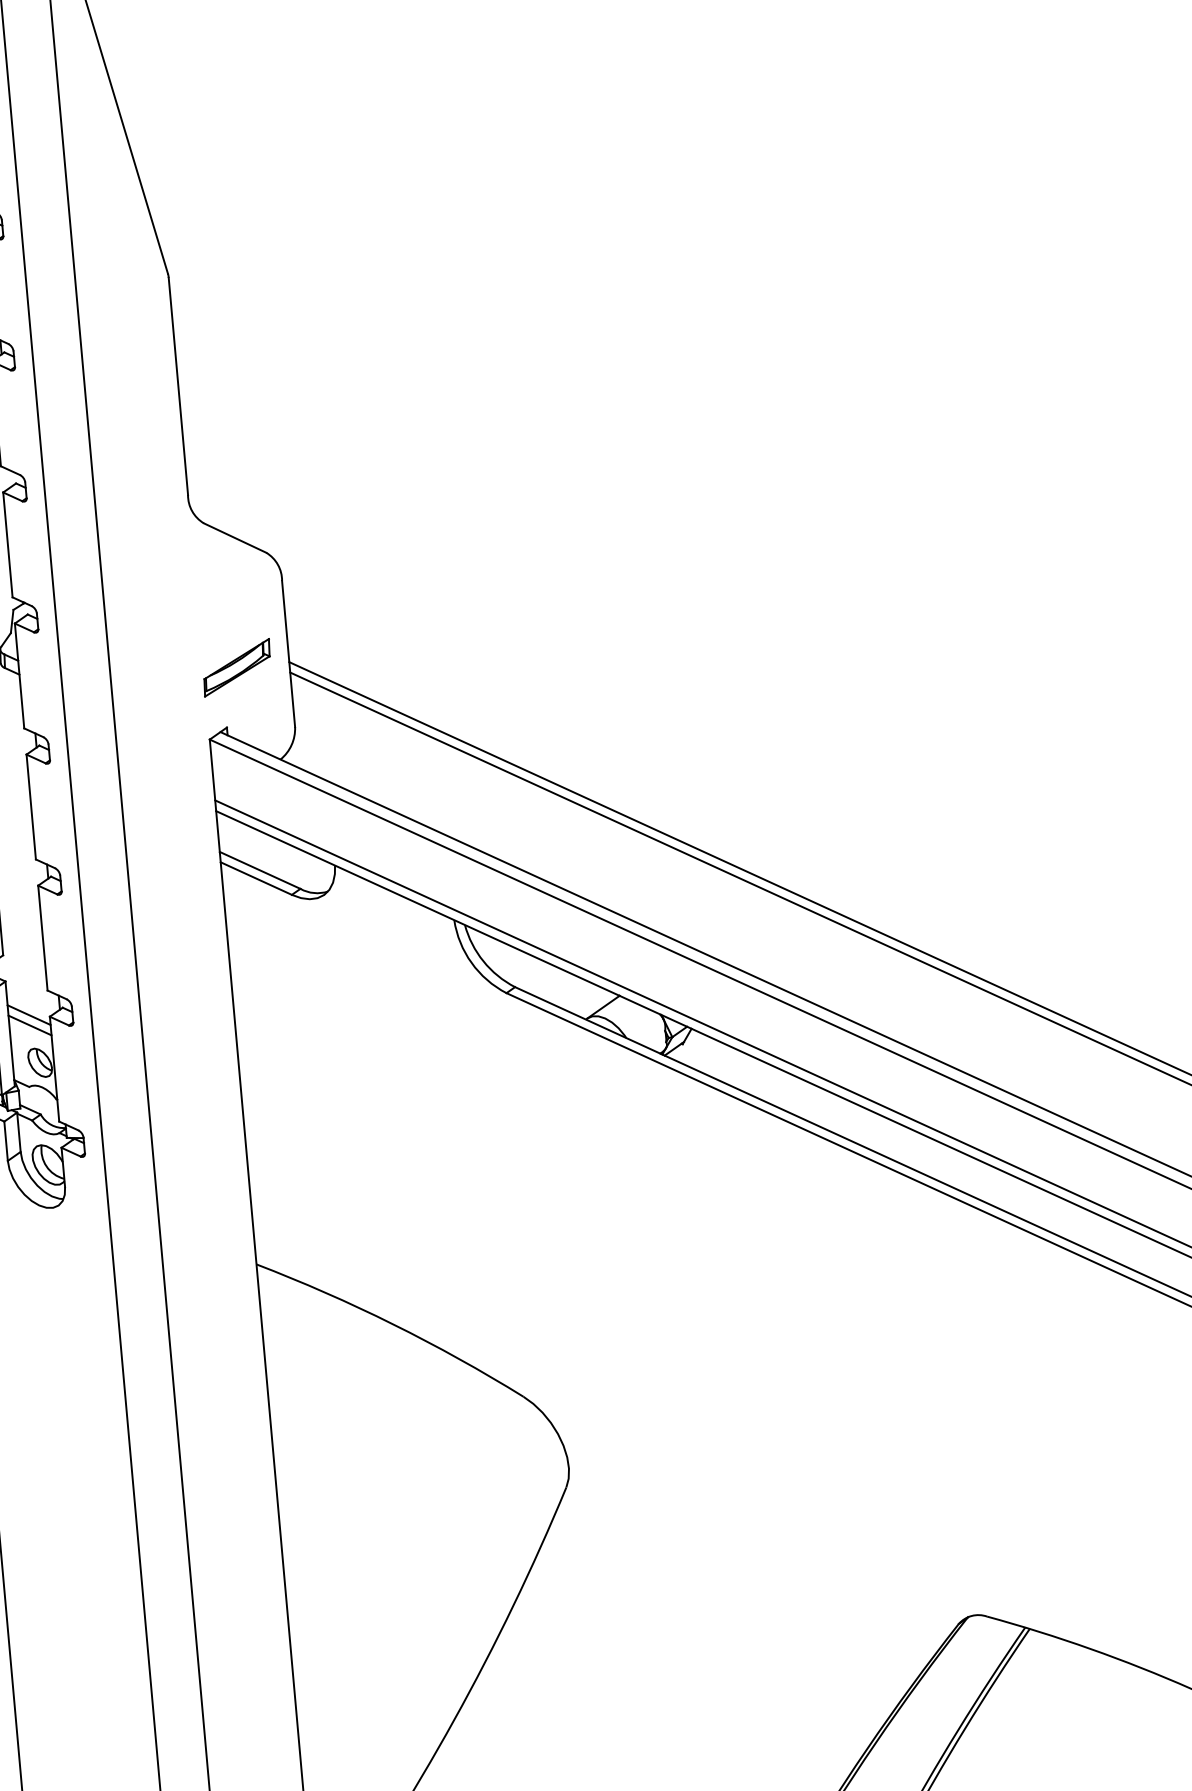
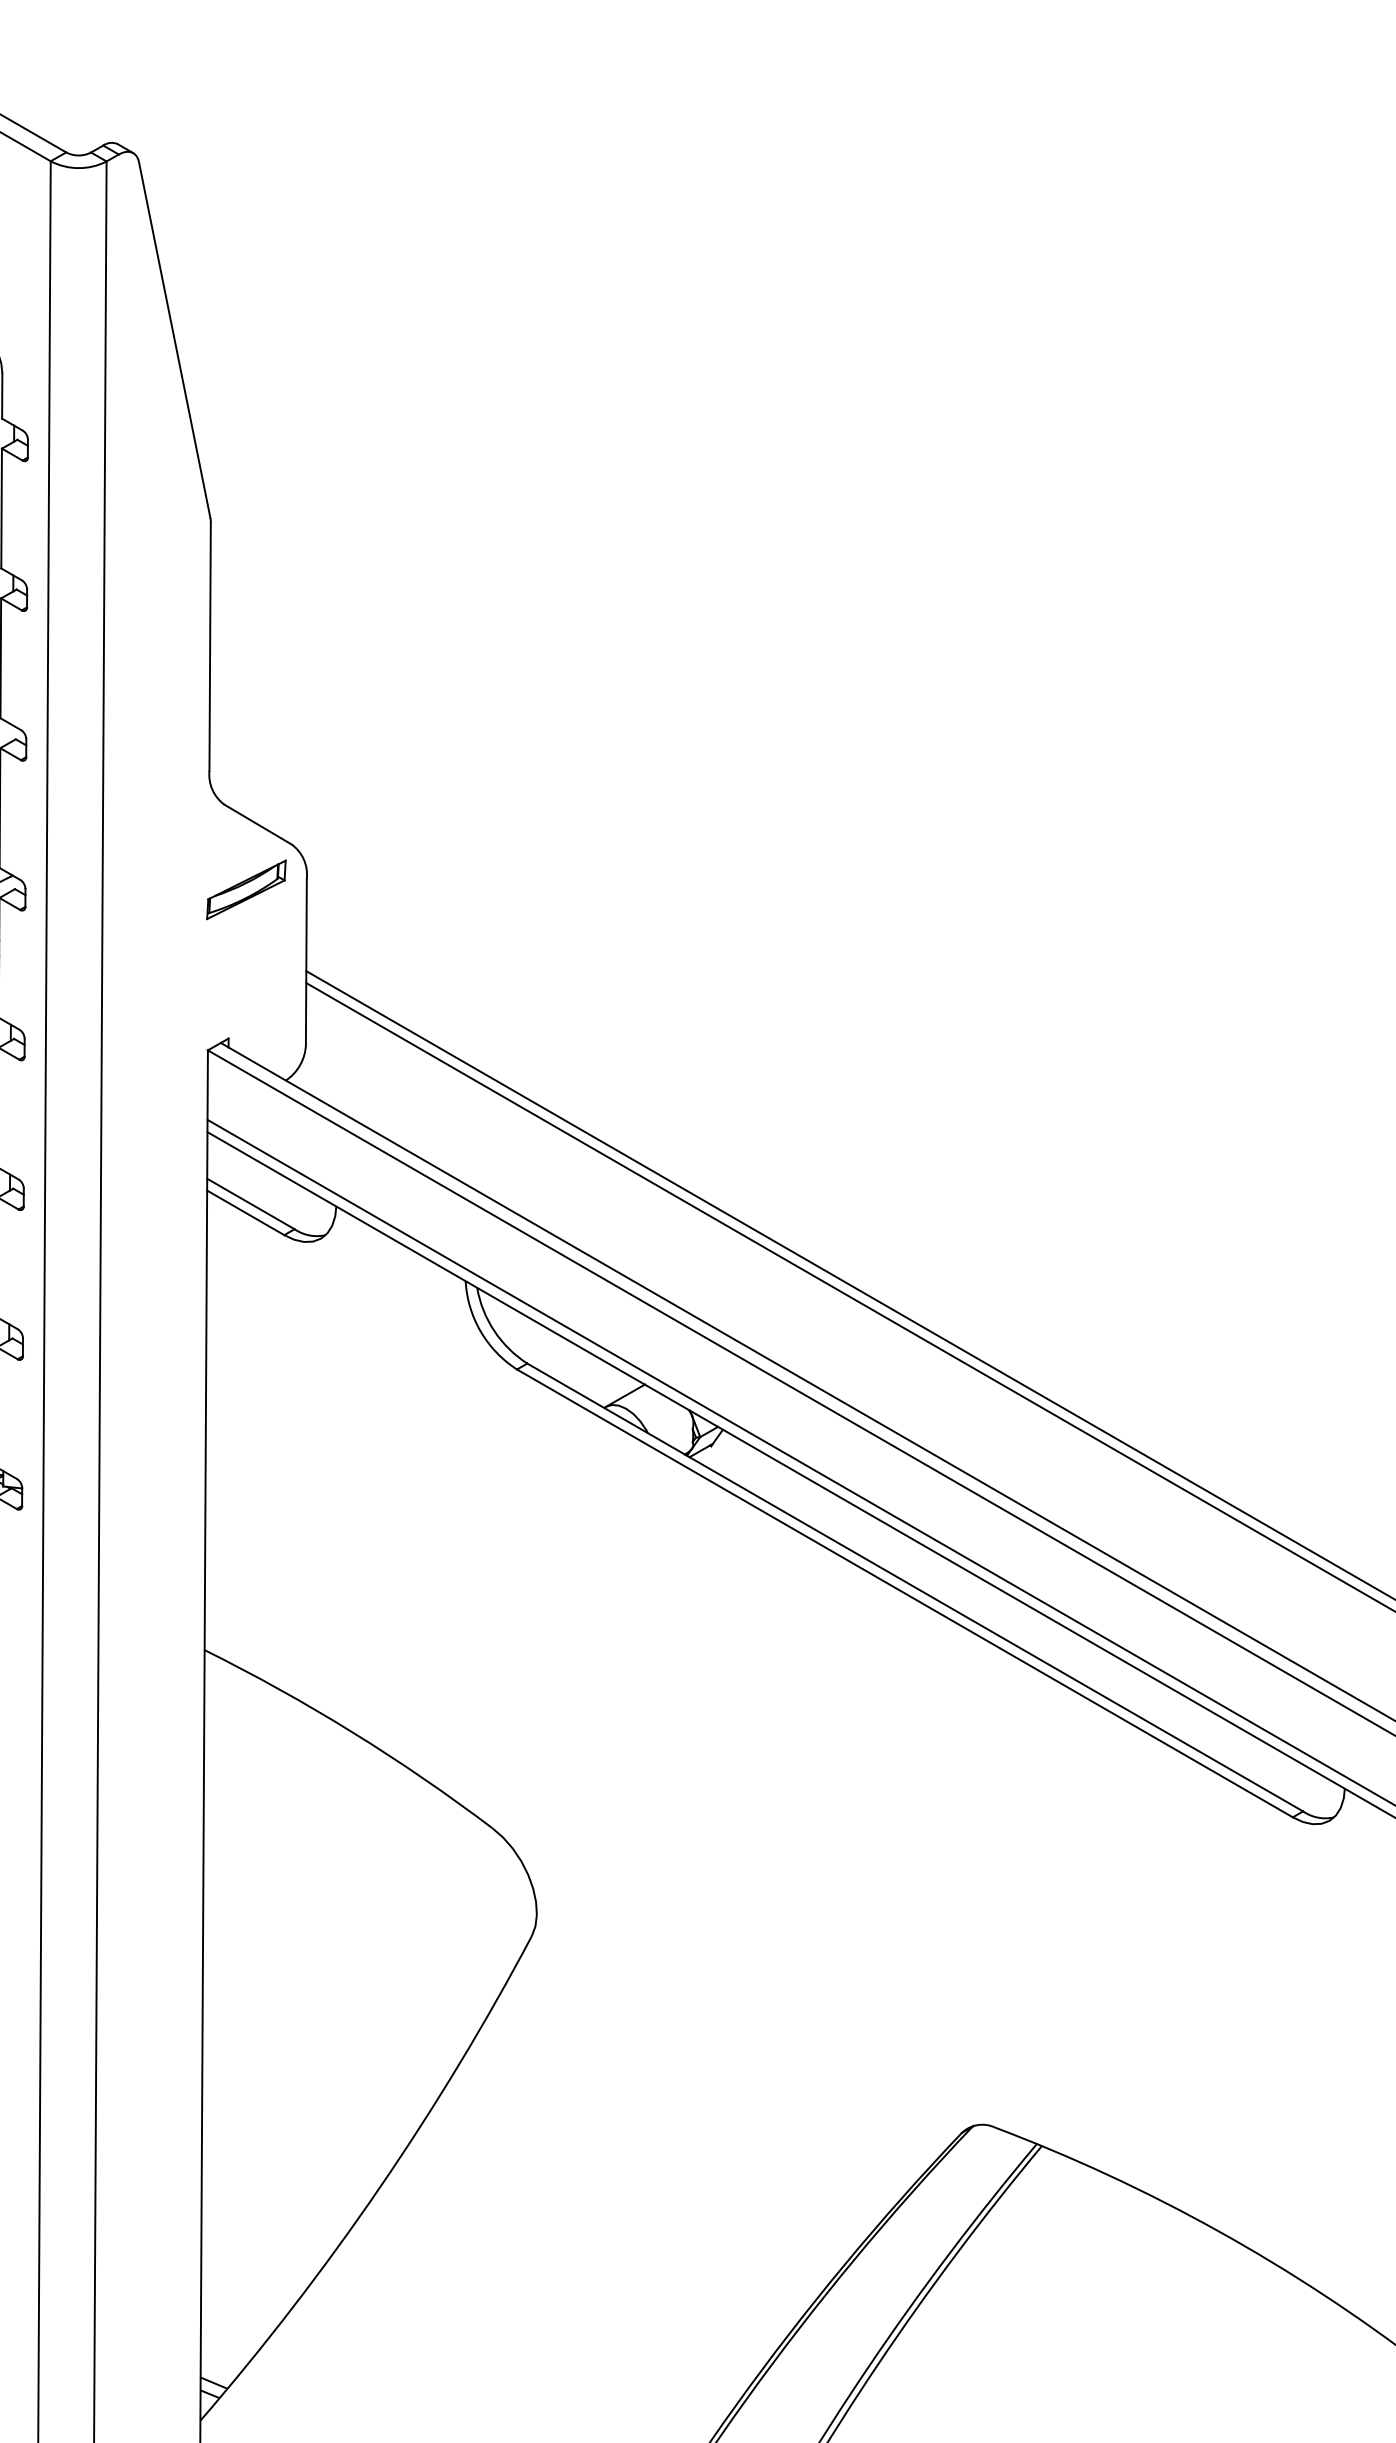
part: (237, 667) -> (246, 889), moved

